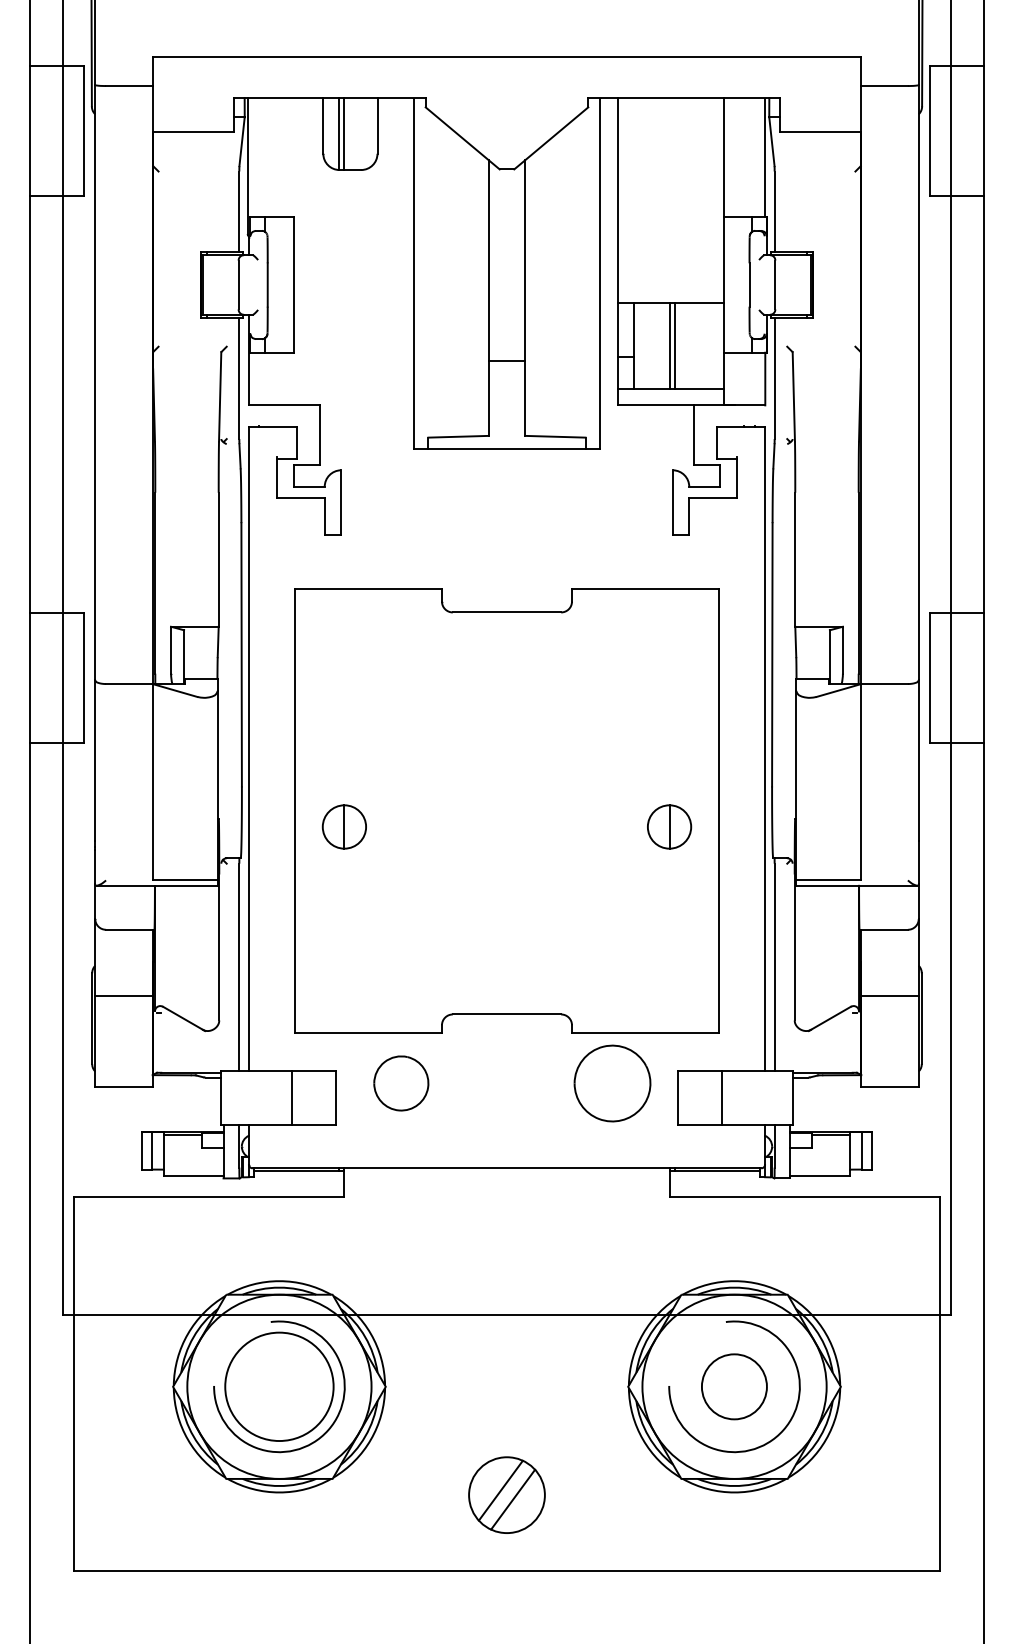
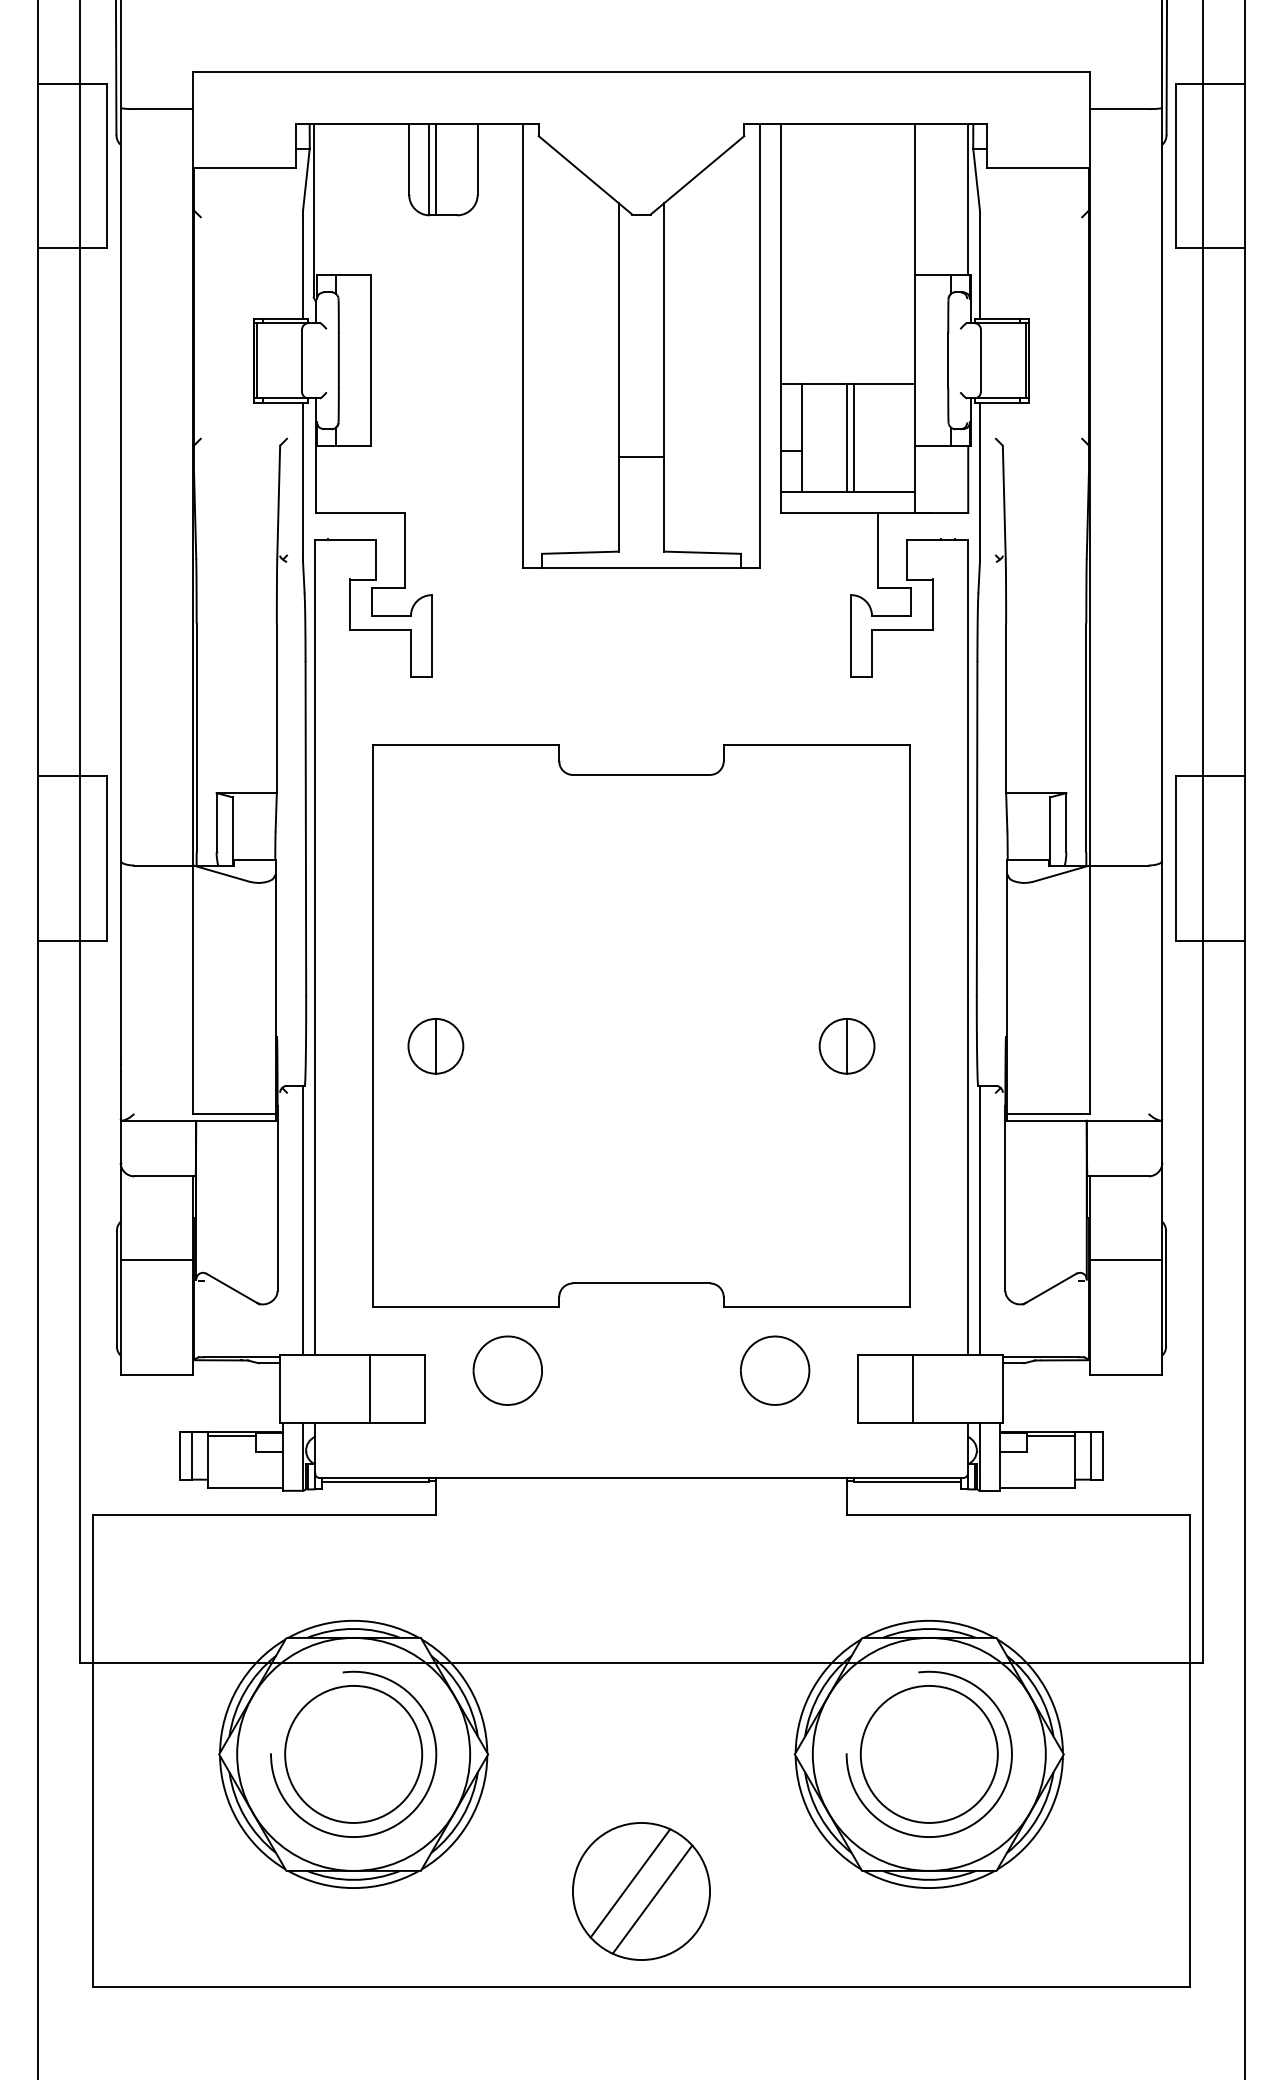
part: (612, 1083) -> (775, 1370), size x0.71
circle: (733, 1386) -> (928, 1754), size x1.67
part: (507, 1495) -> (641, 1891), size x1.43

